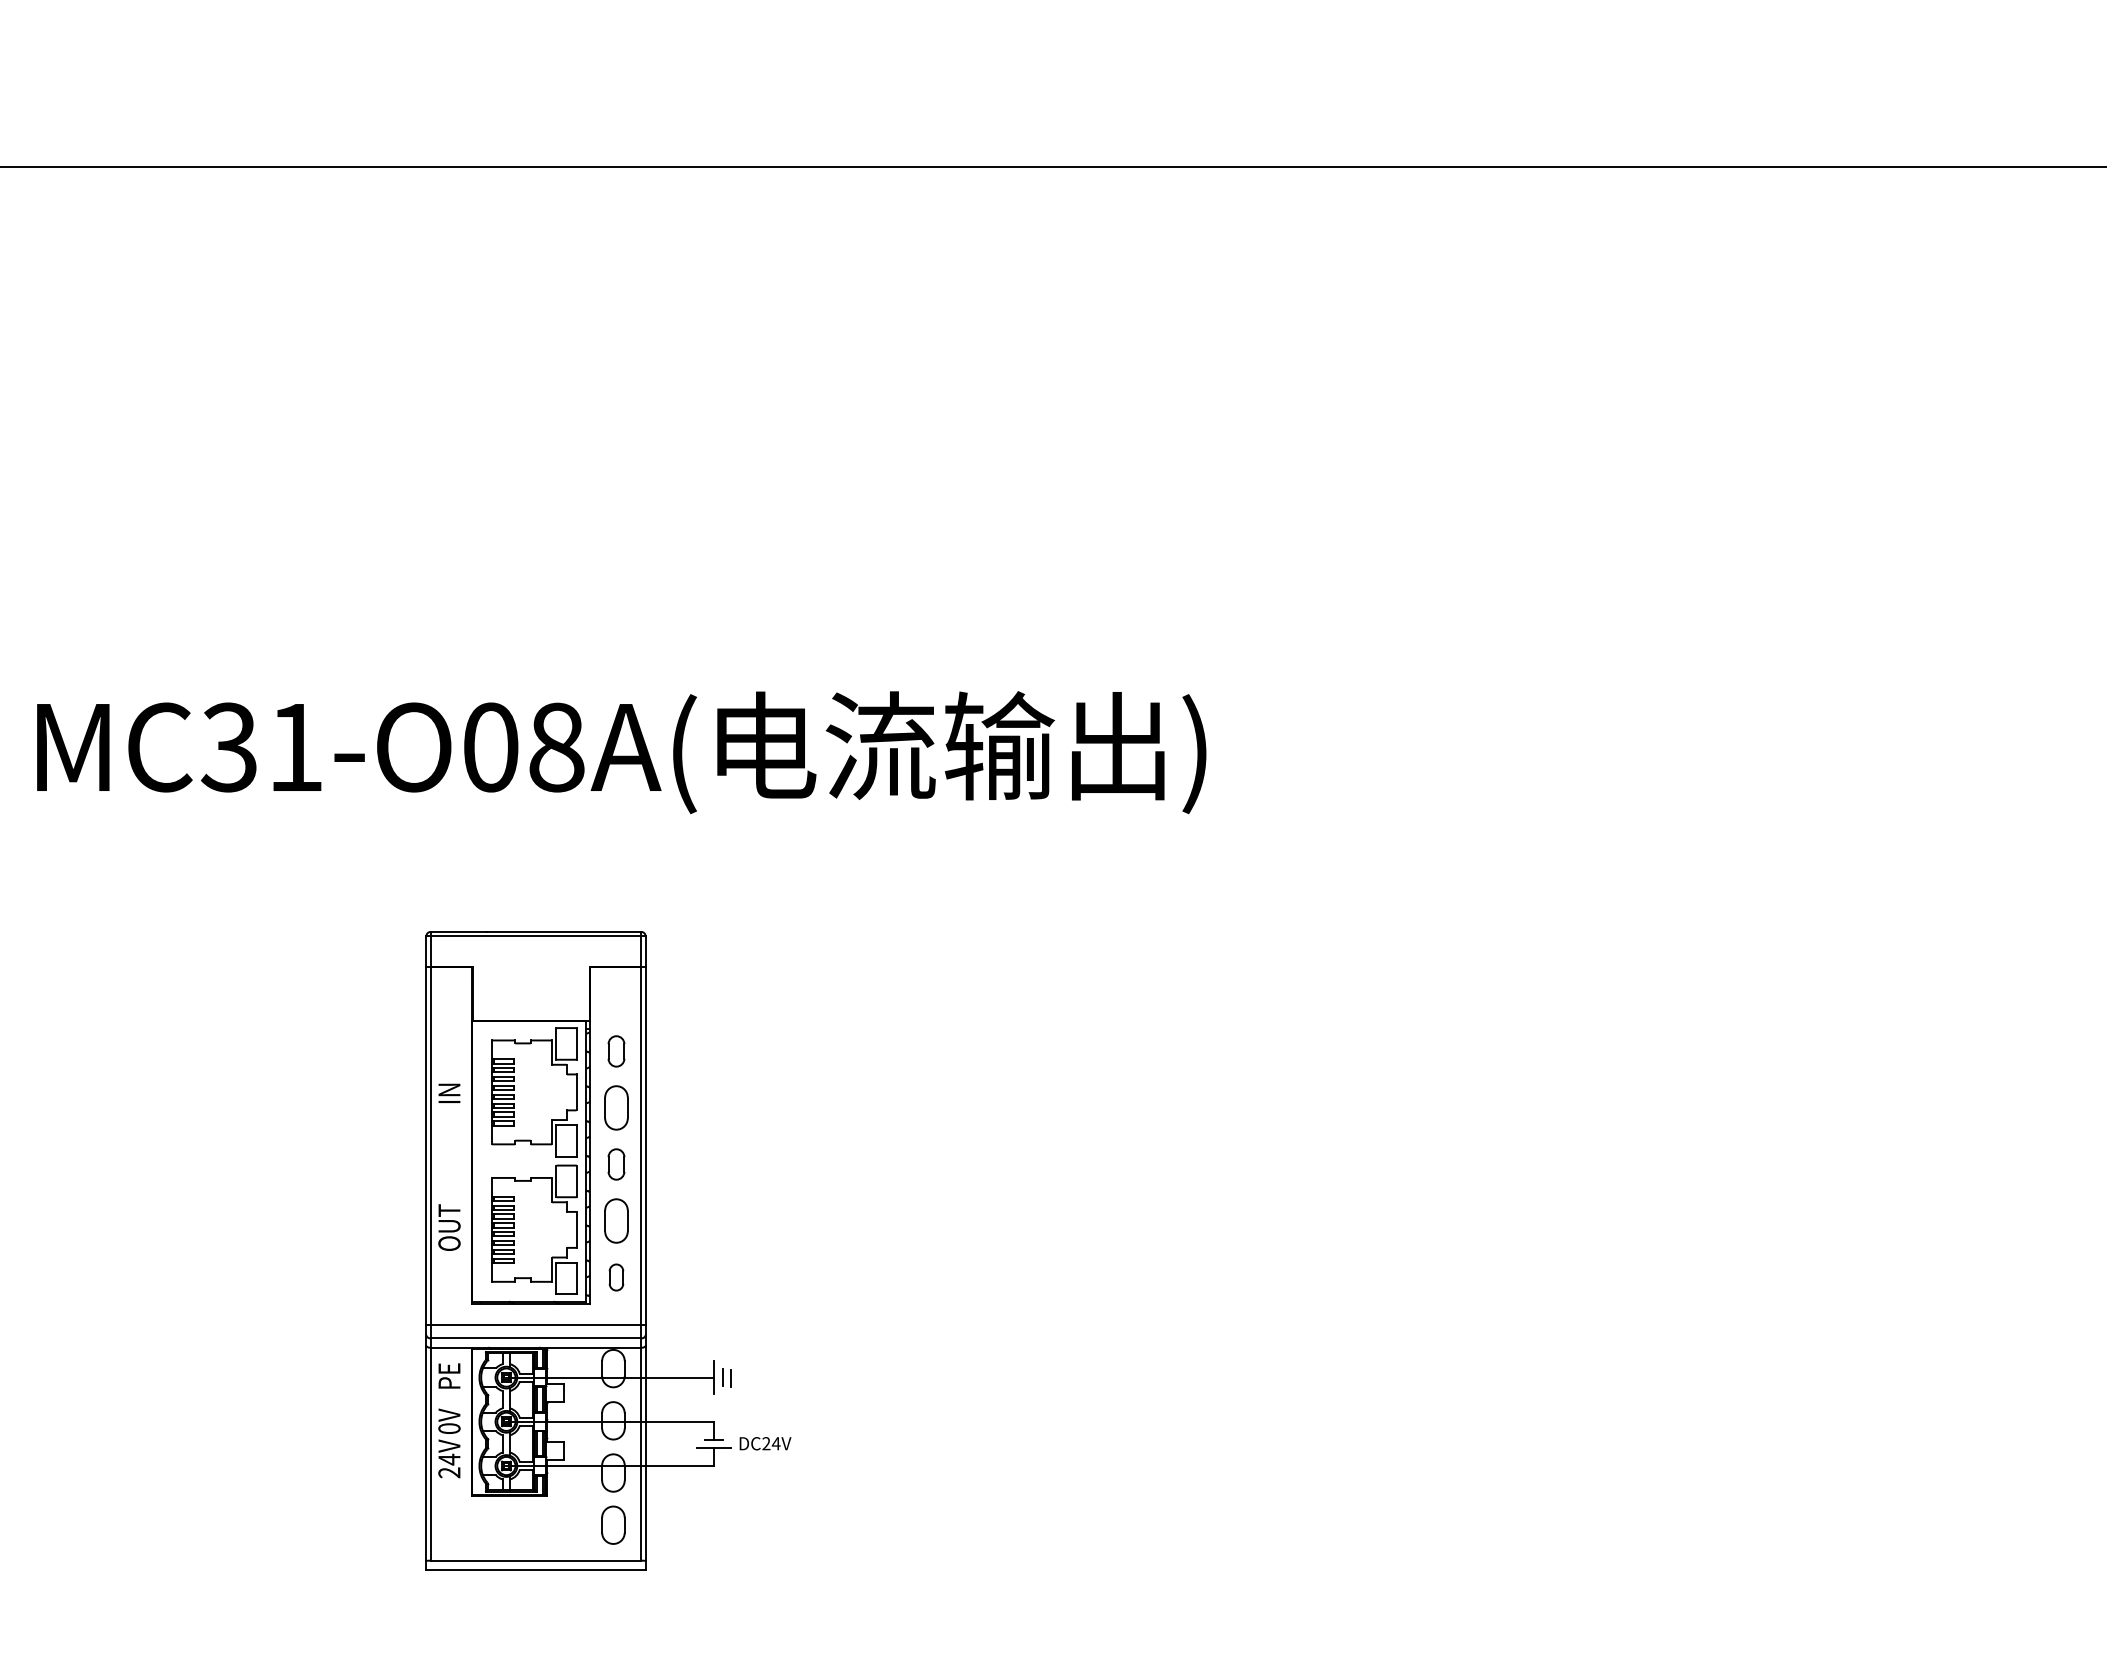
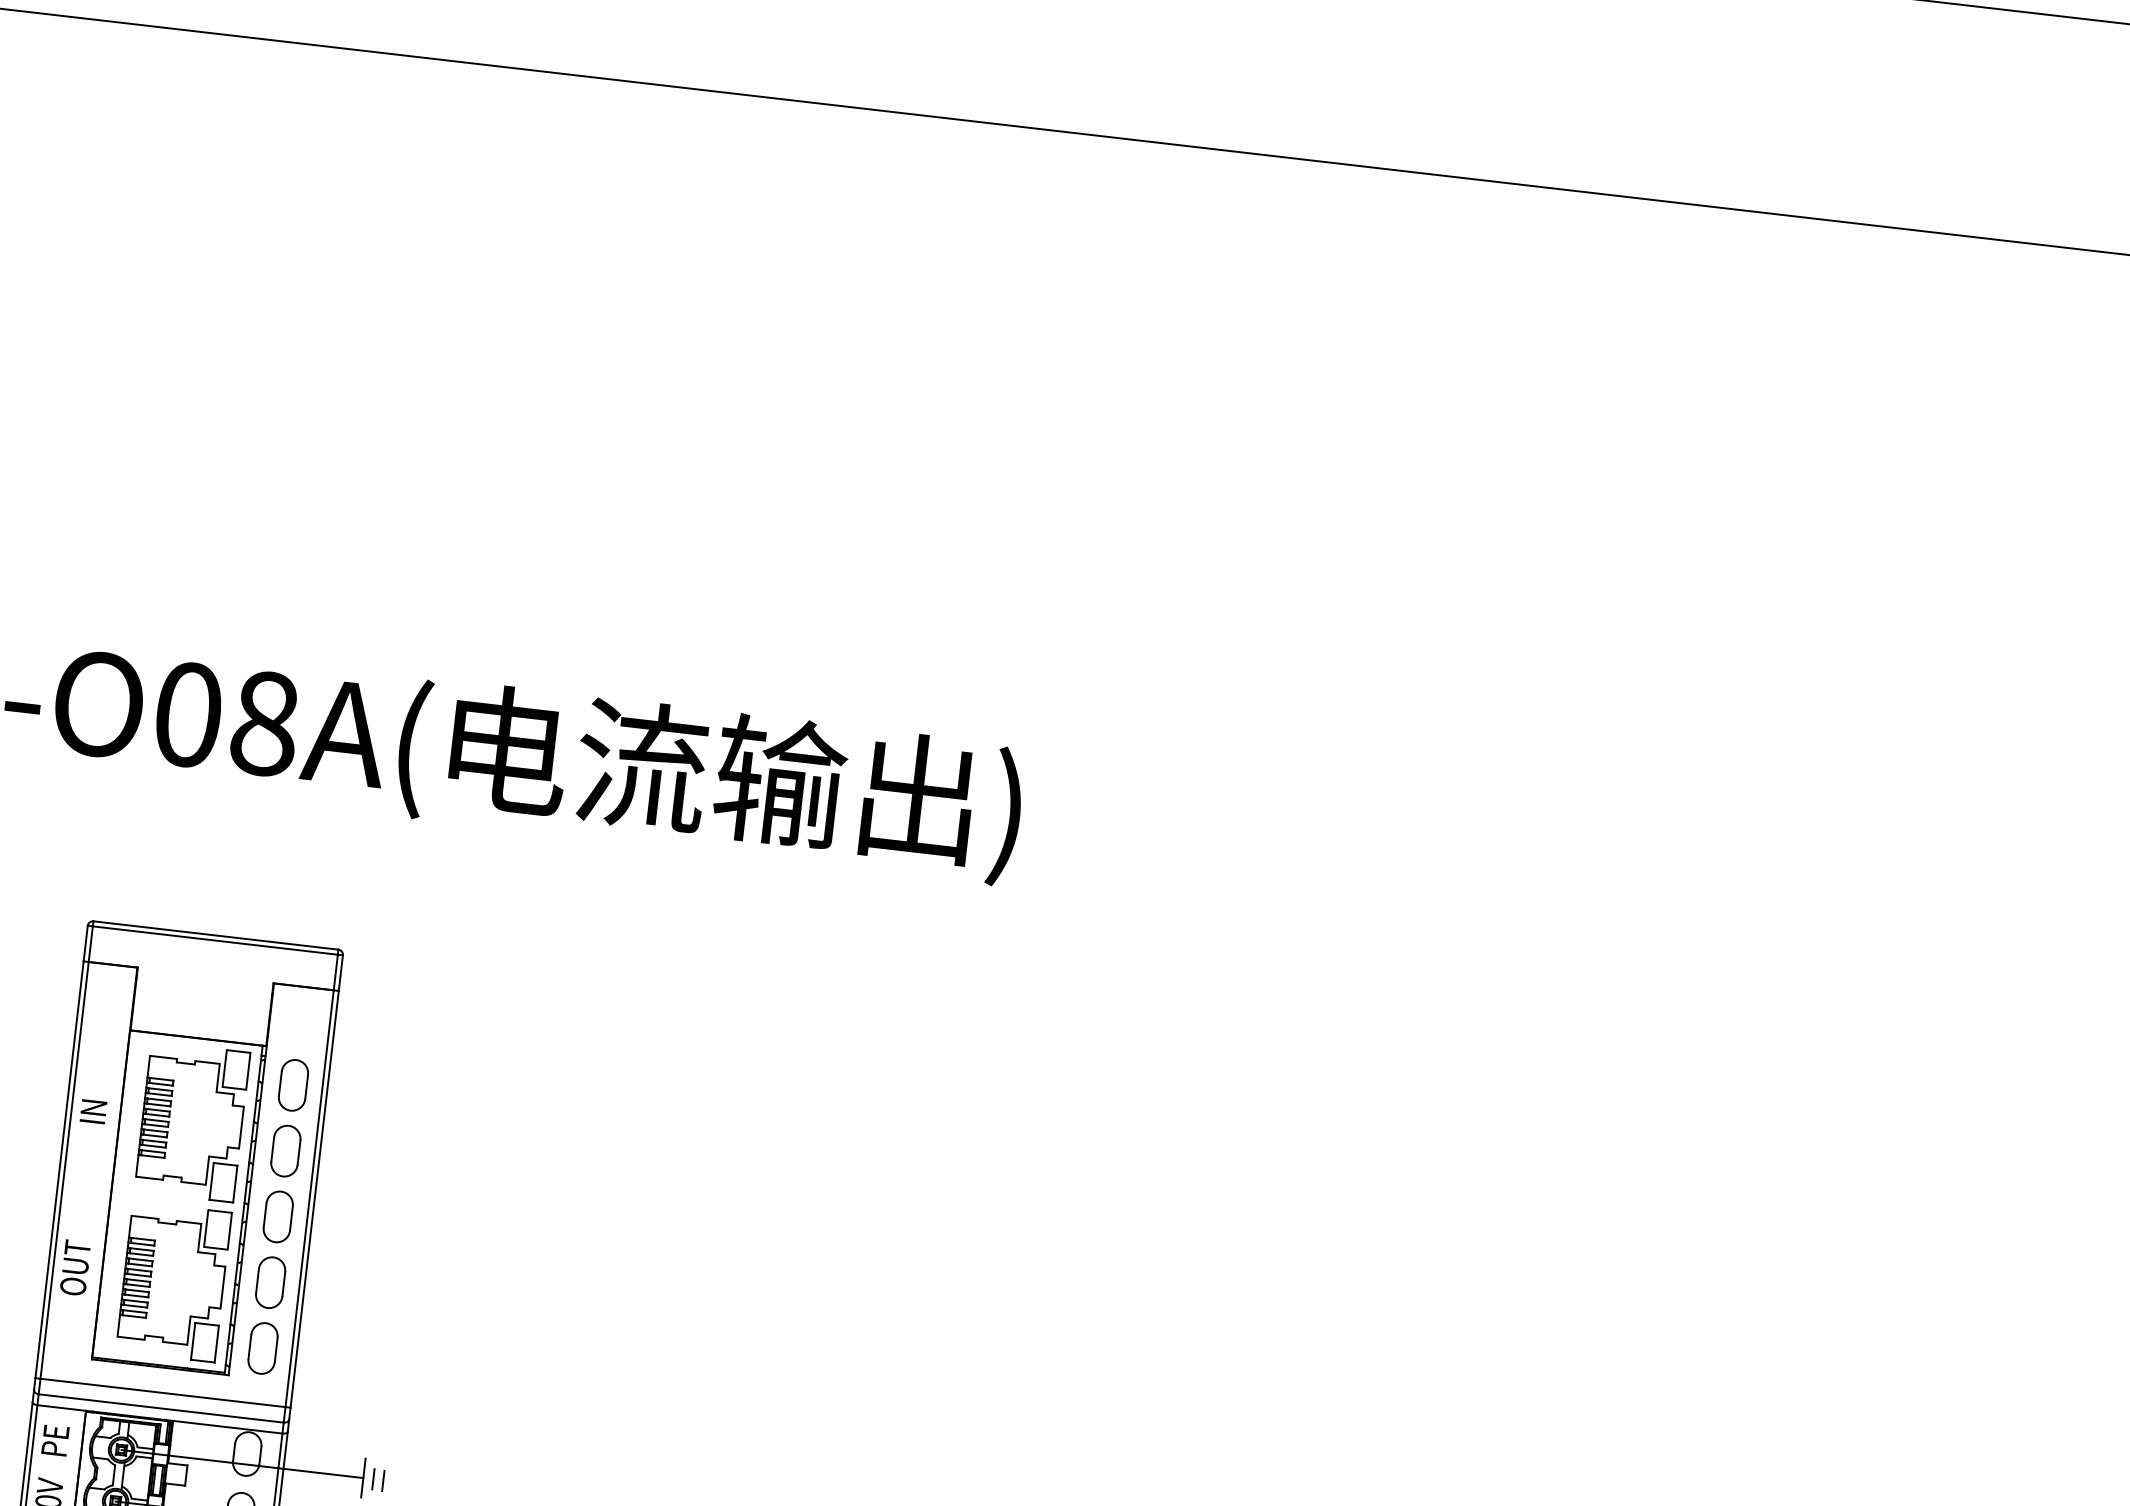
part: (616, 1051) -> (293, 1085), size x1.43
part: (616, 1164) -> (278, 1216), size x1.43
part: (616, 1277) -> (263, 1348), size x1.67

